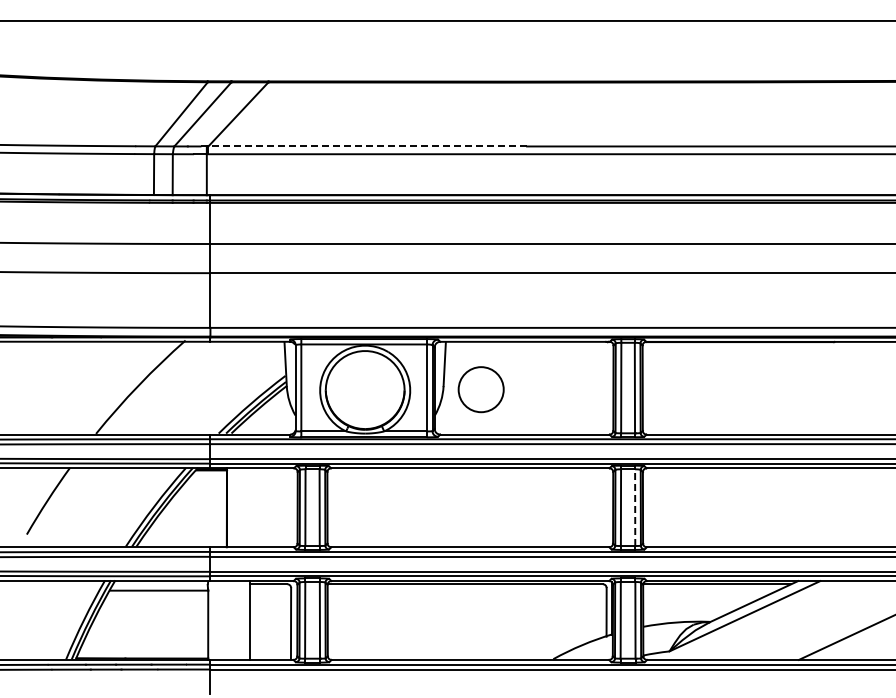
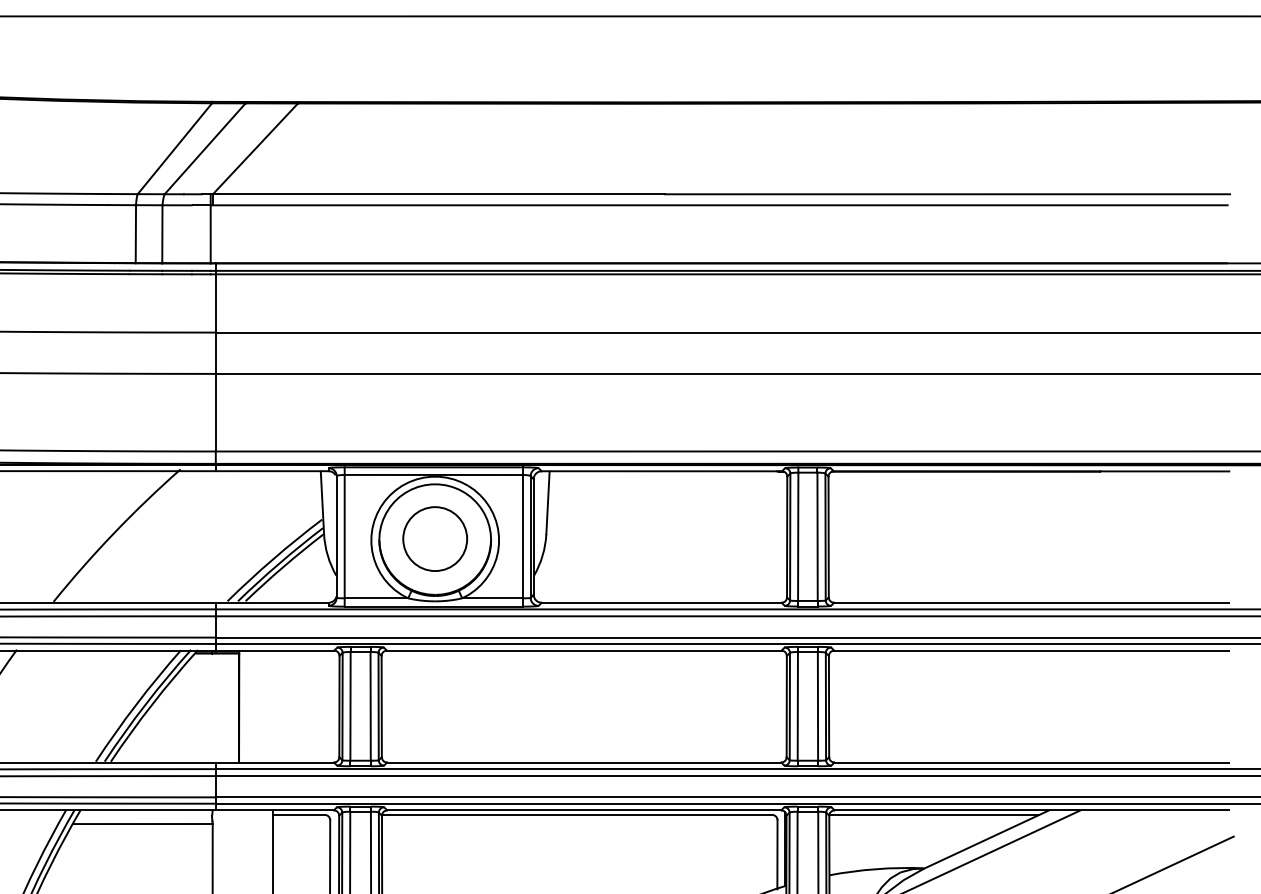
line: (363, 146) -> (432, 194), dashed -> solid
circle: (480, 389) -> (434, 538), moved
line: (635, 507) -> (818, 706), dashed -> solid

